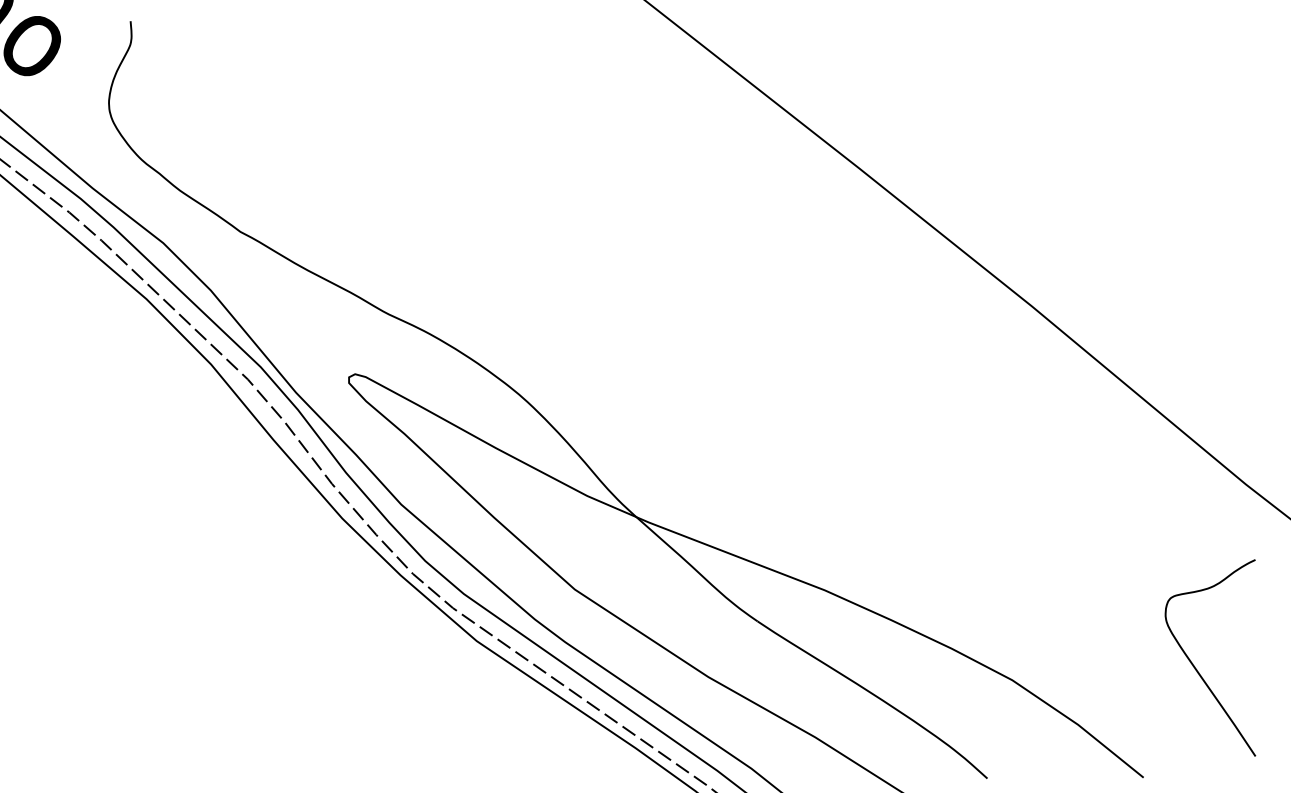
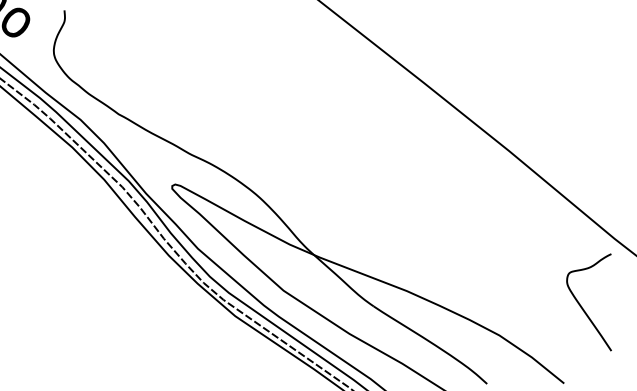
curve: (1196, 666) -> (582, 306), moved

